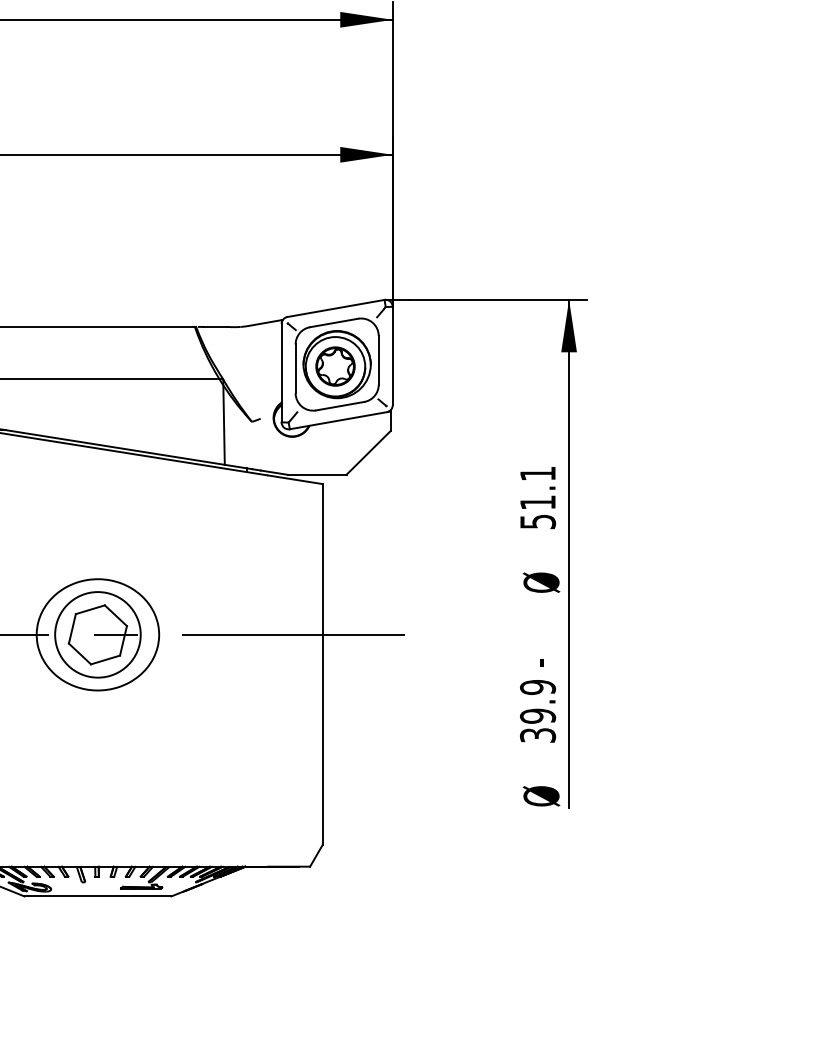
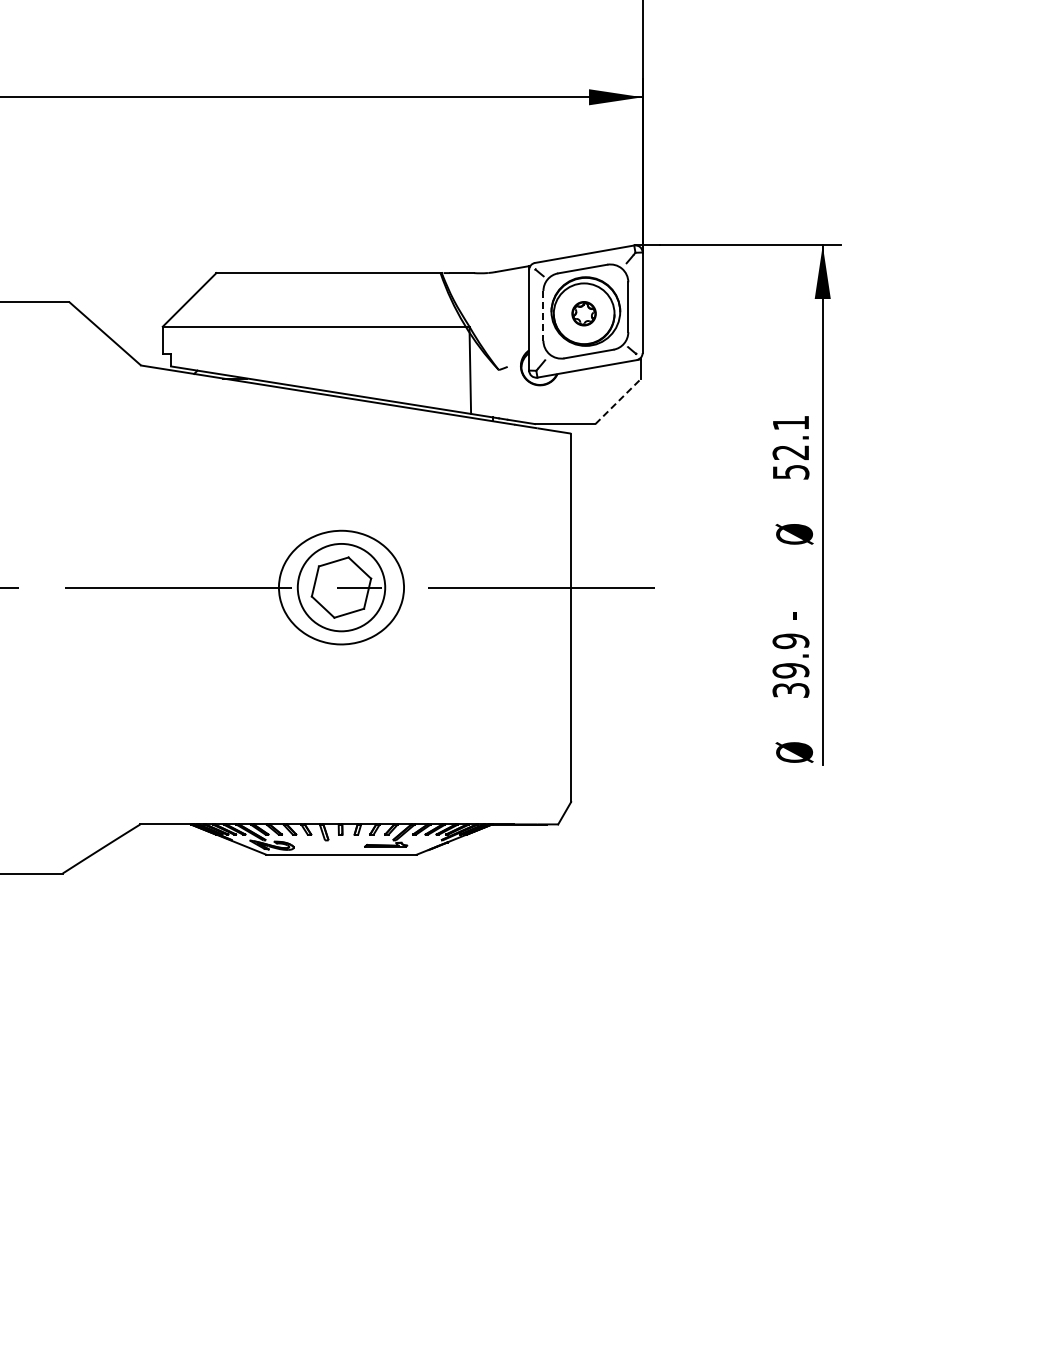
part: (334, 366) -> (583, 313), size x0.6
line: (295, 368) -> (543, 315), solid -> dashed
line: (369, 452) -> (618, 401), solid -> dashed
text: (537, 502) -> (790, 452), 51.1 -> 52.1

